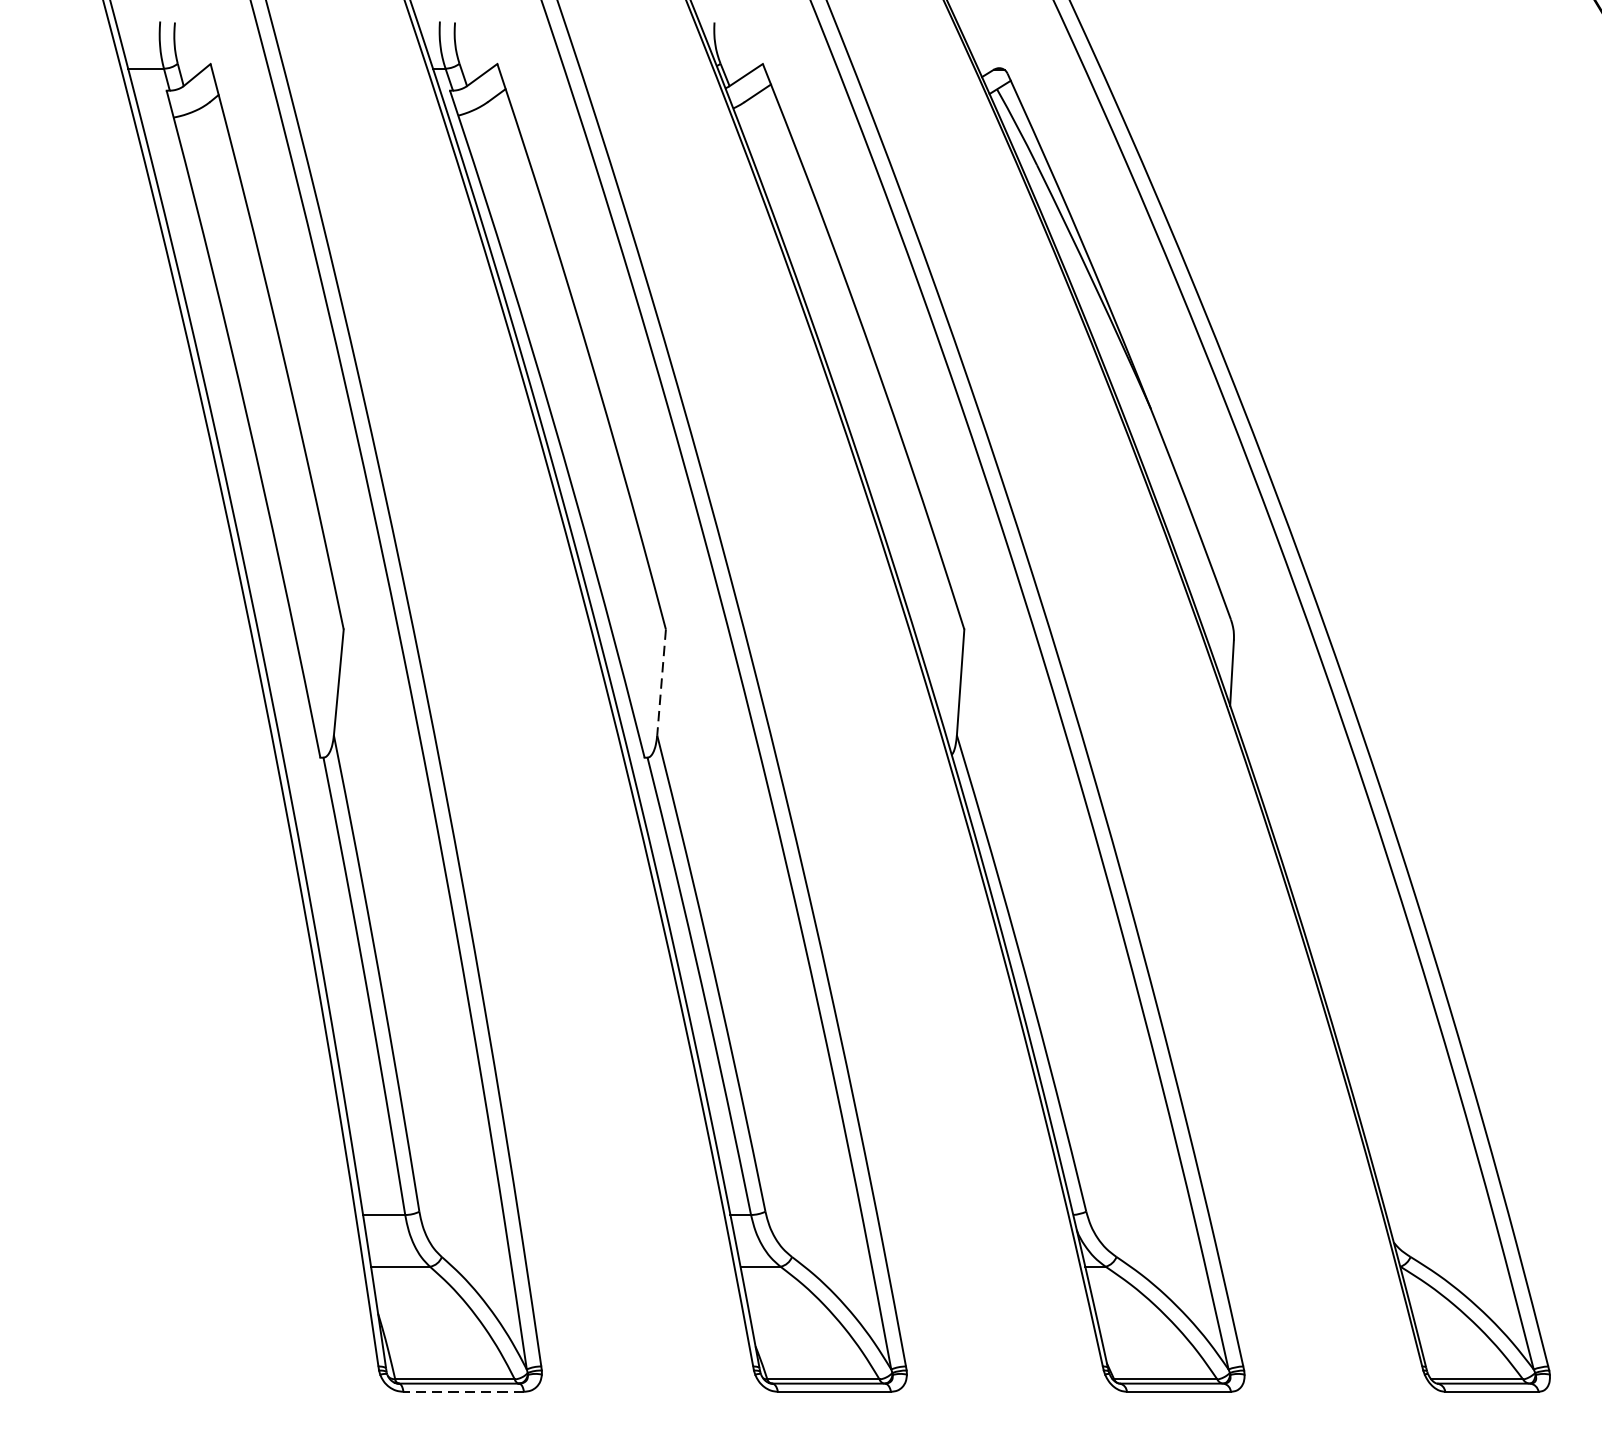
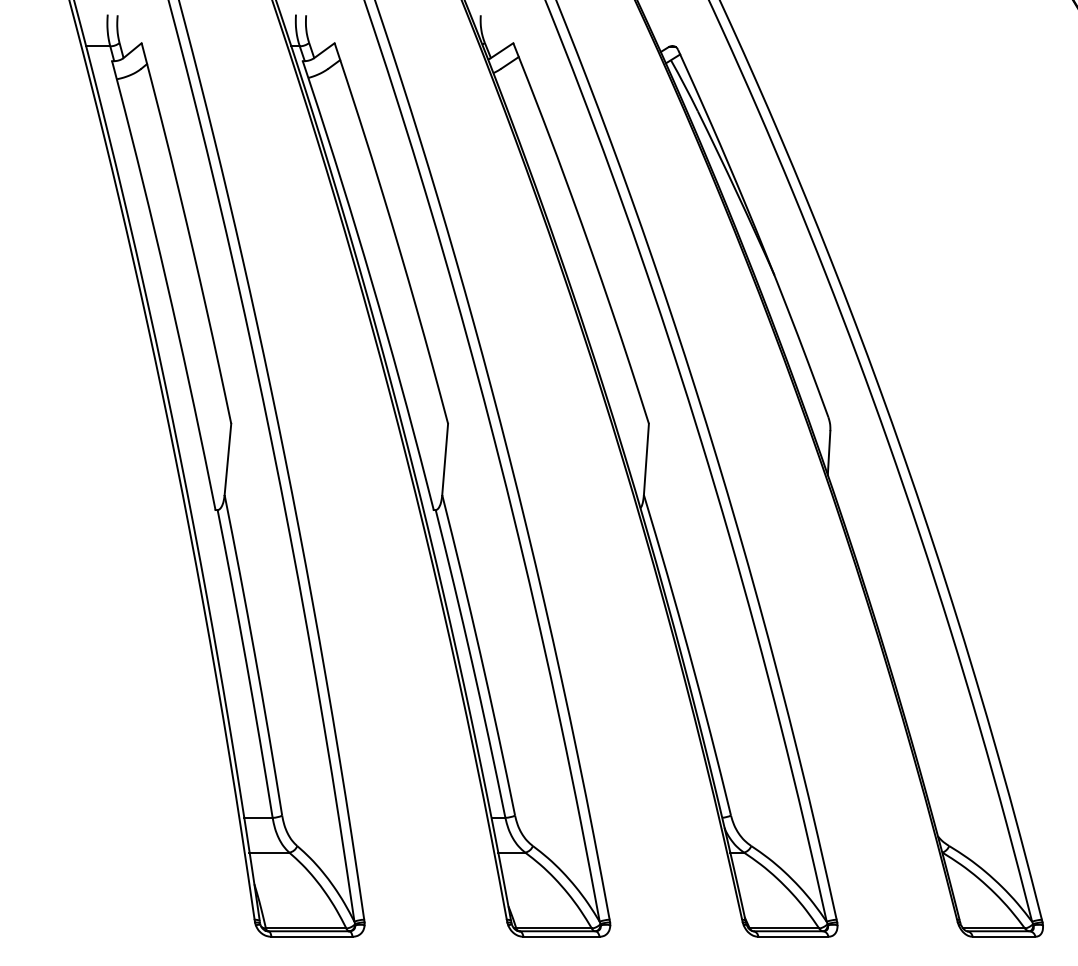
line: (662, 682) -> (445, 459), dashed -> solid
line: (464, 1391) -> (312, 936), dashed -> solid

